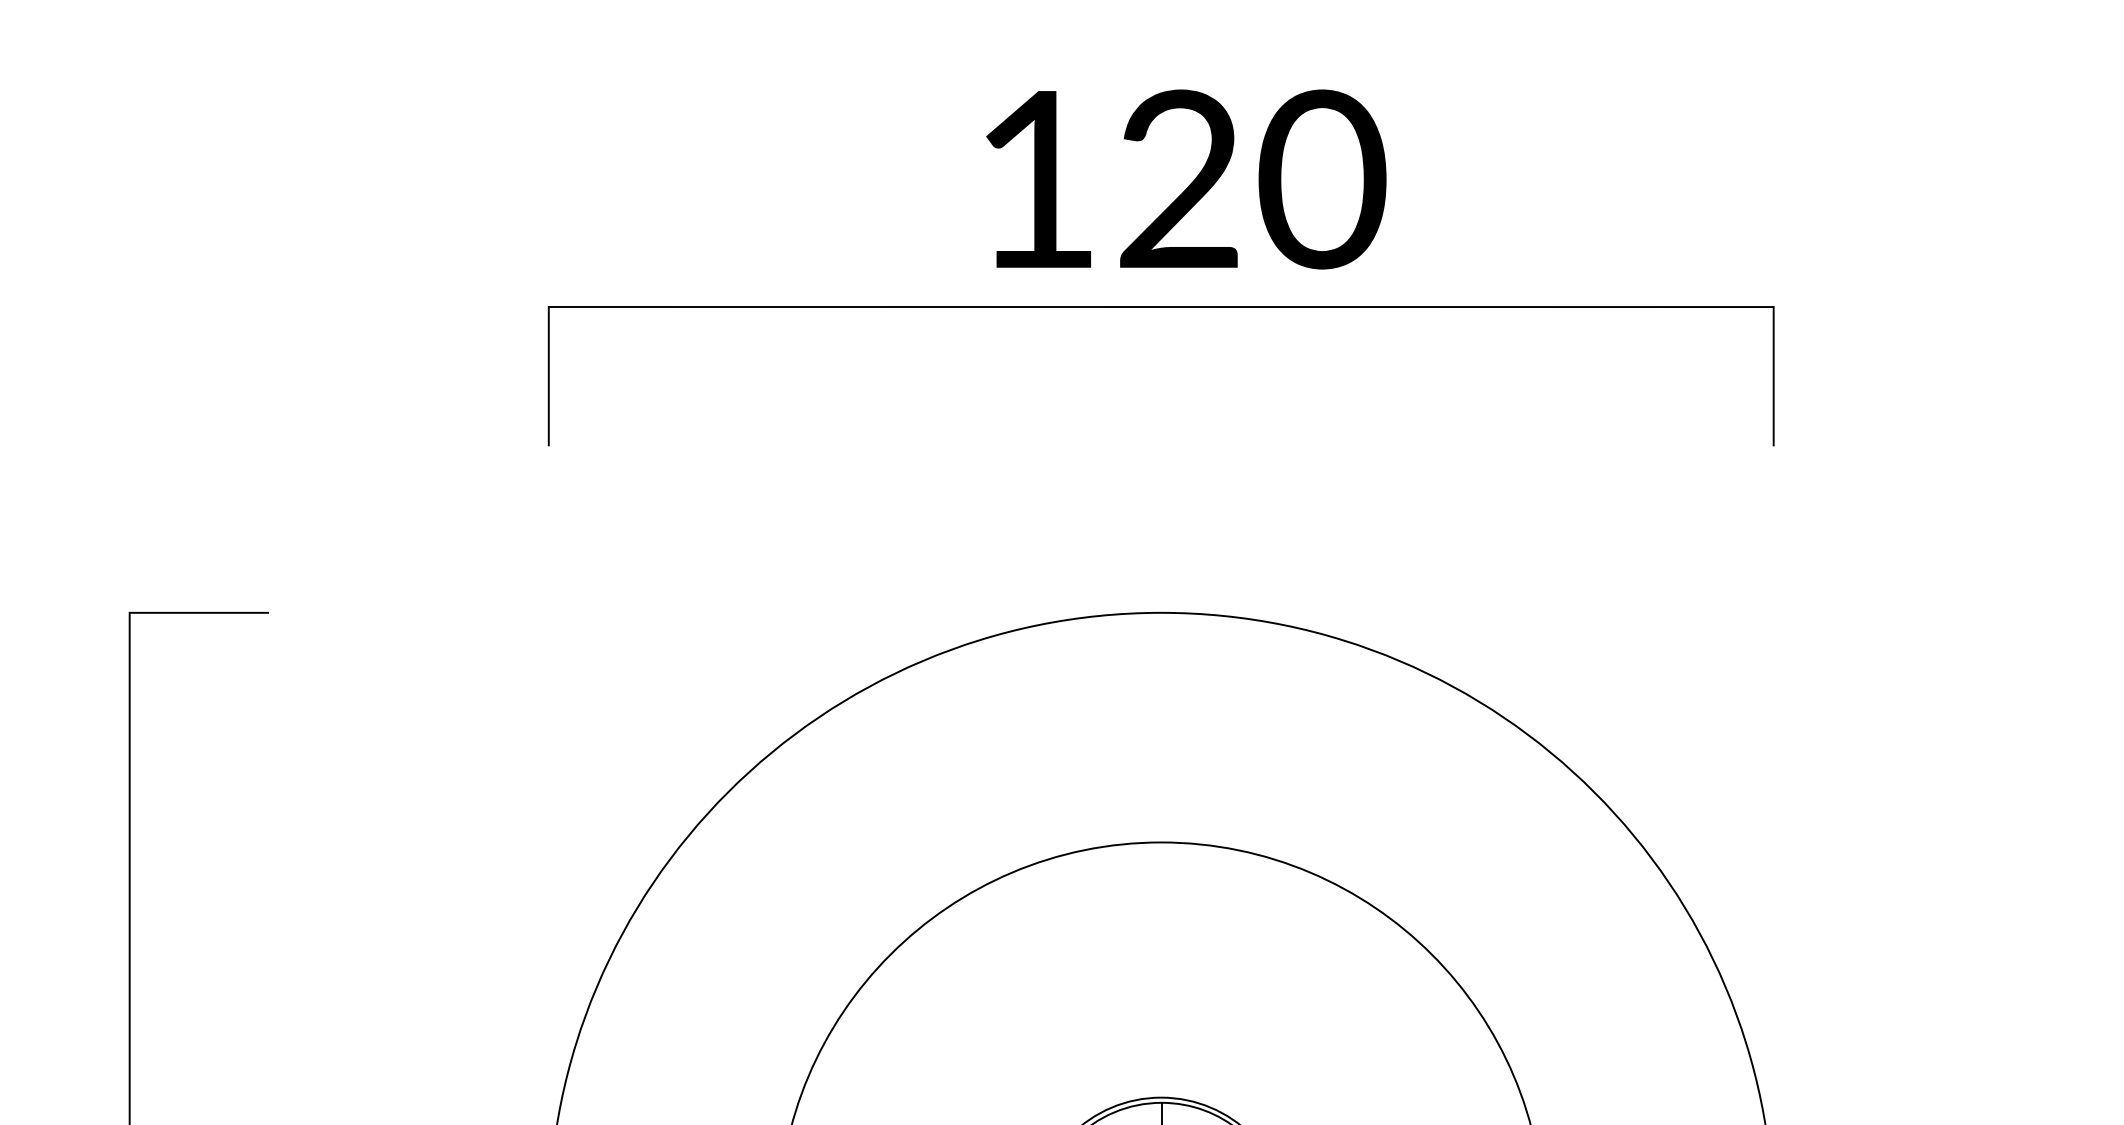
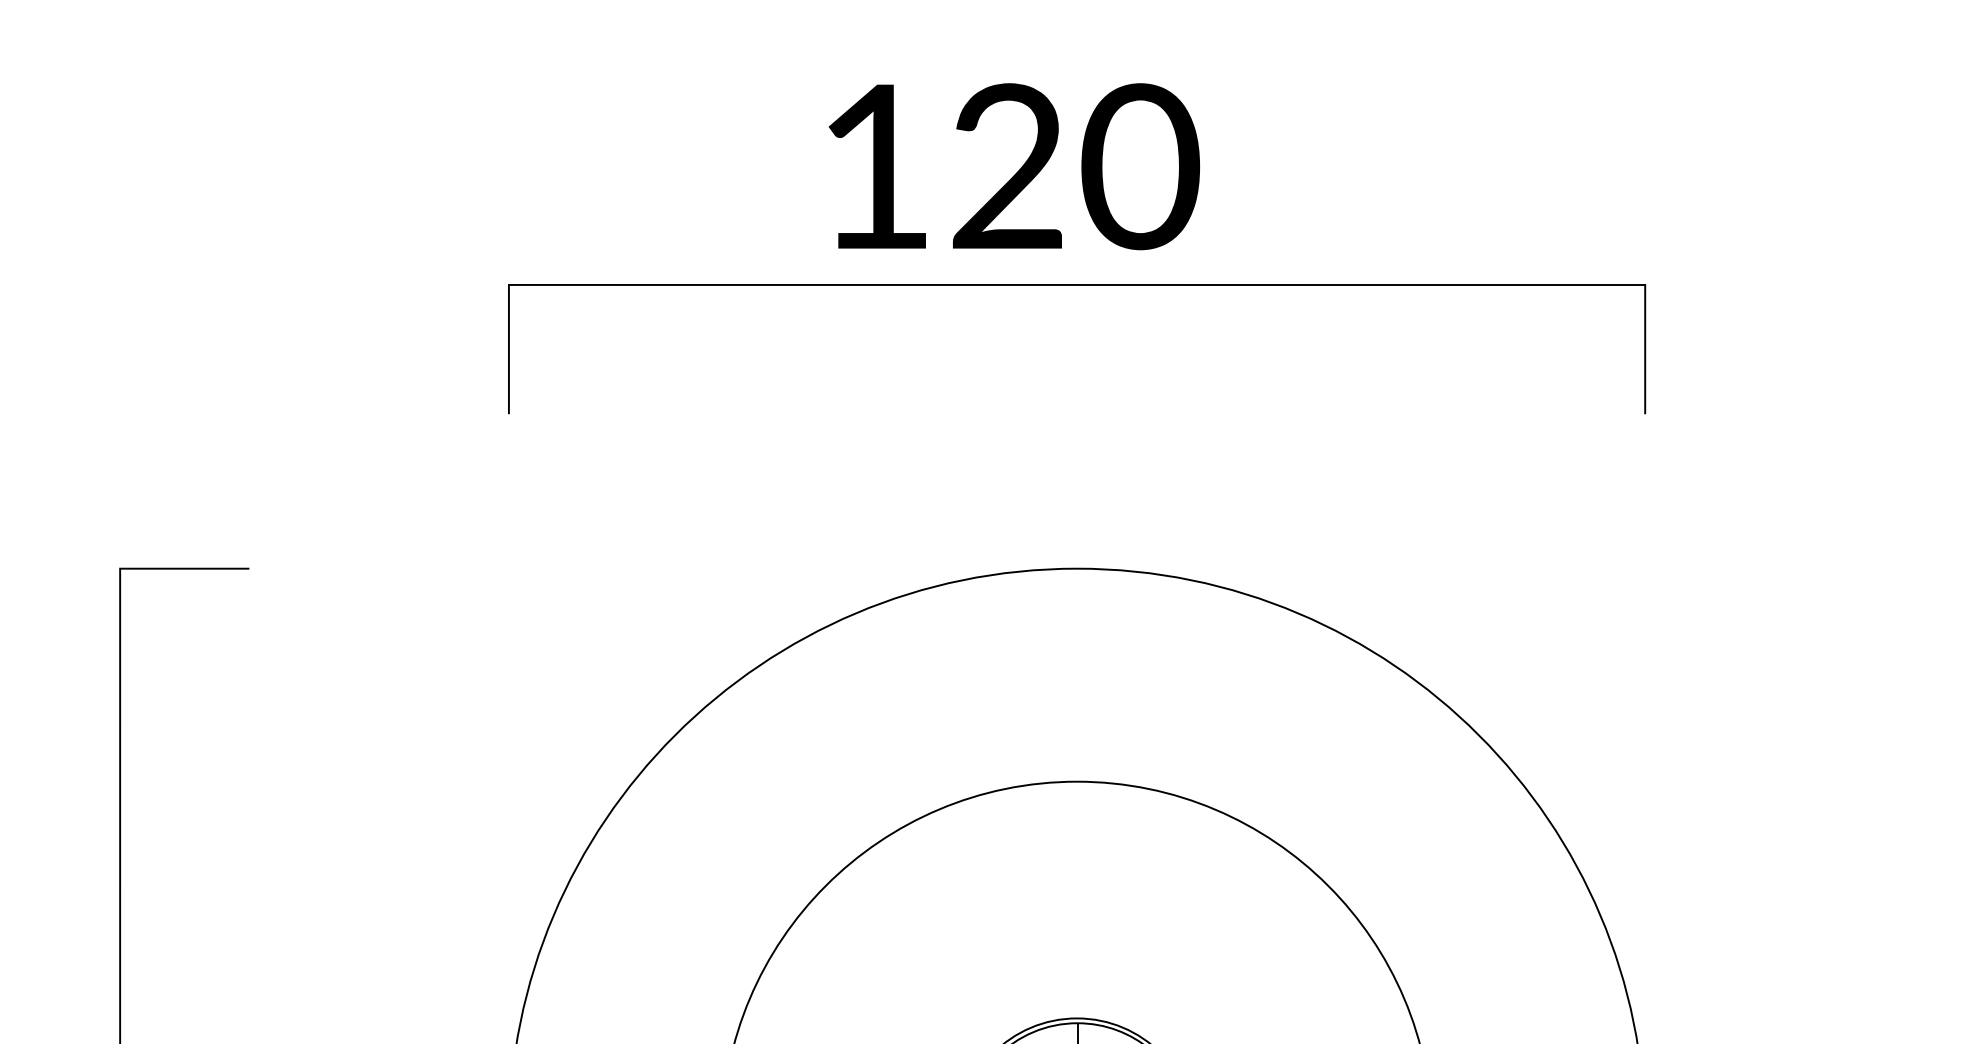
text: (1185, 179) -> (1013, 166), moved

